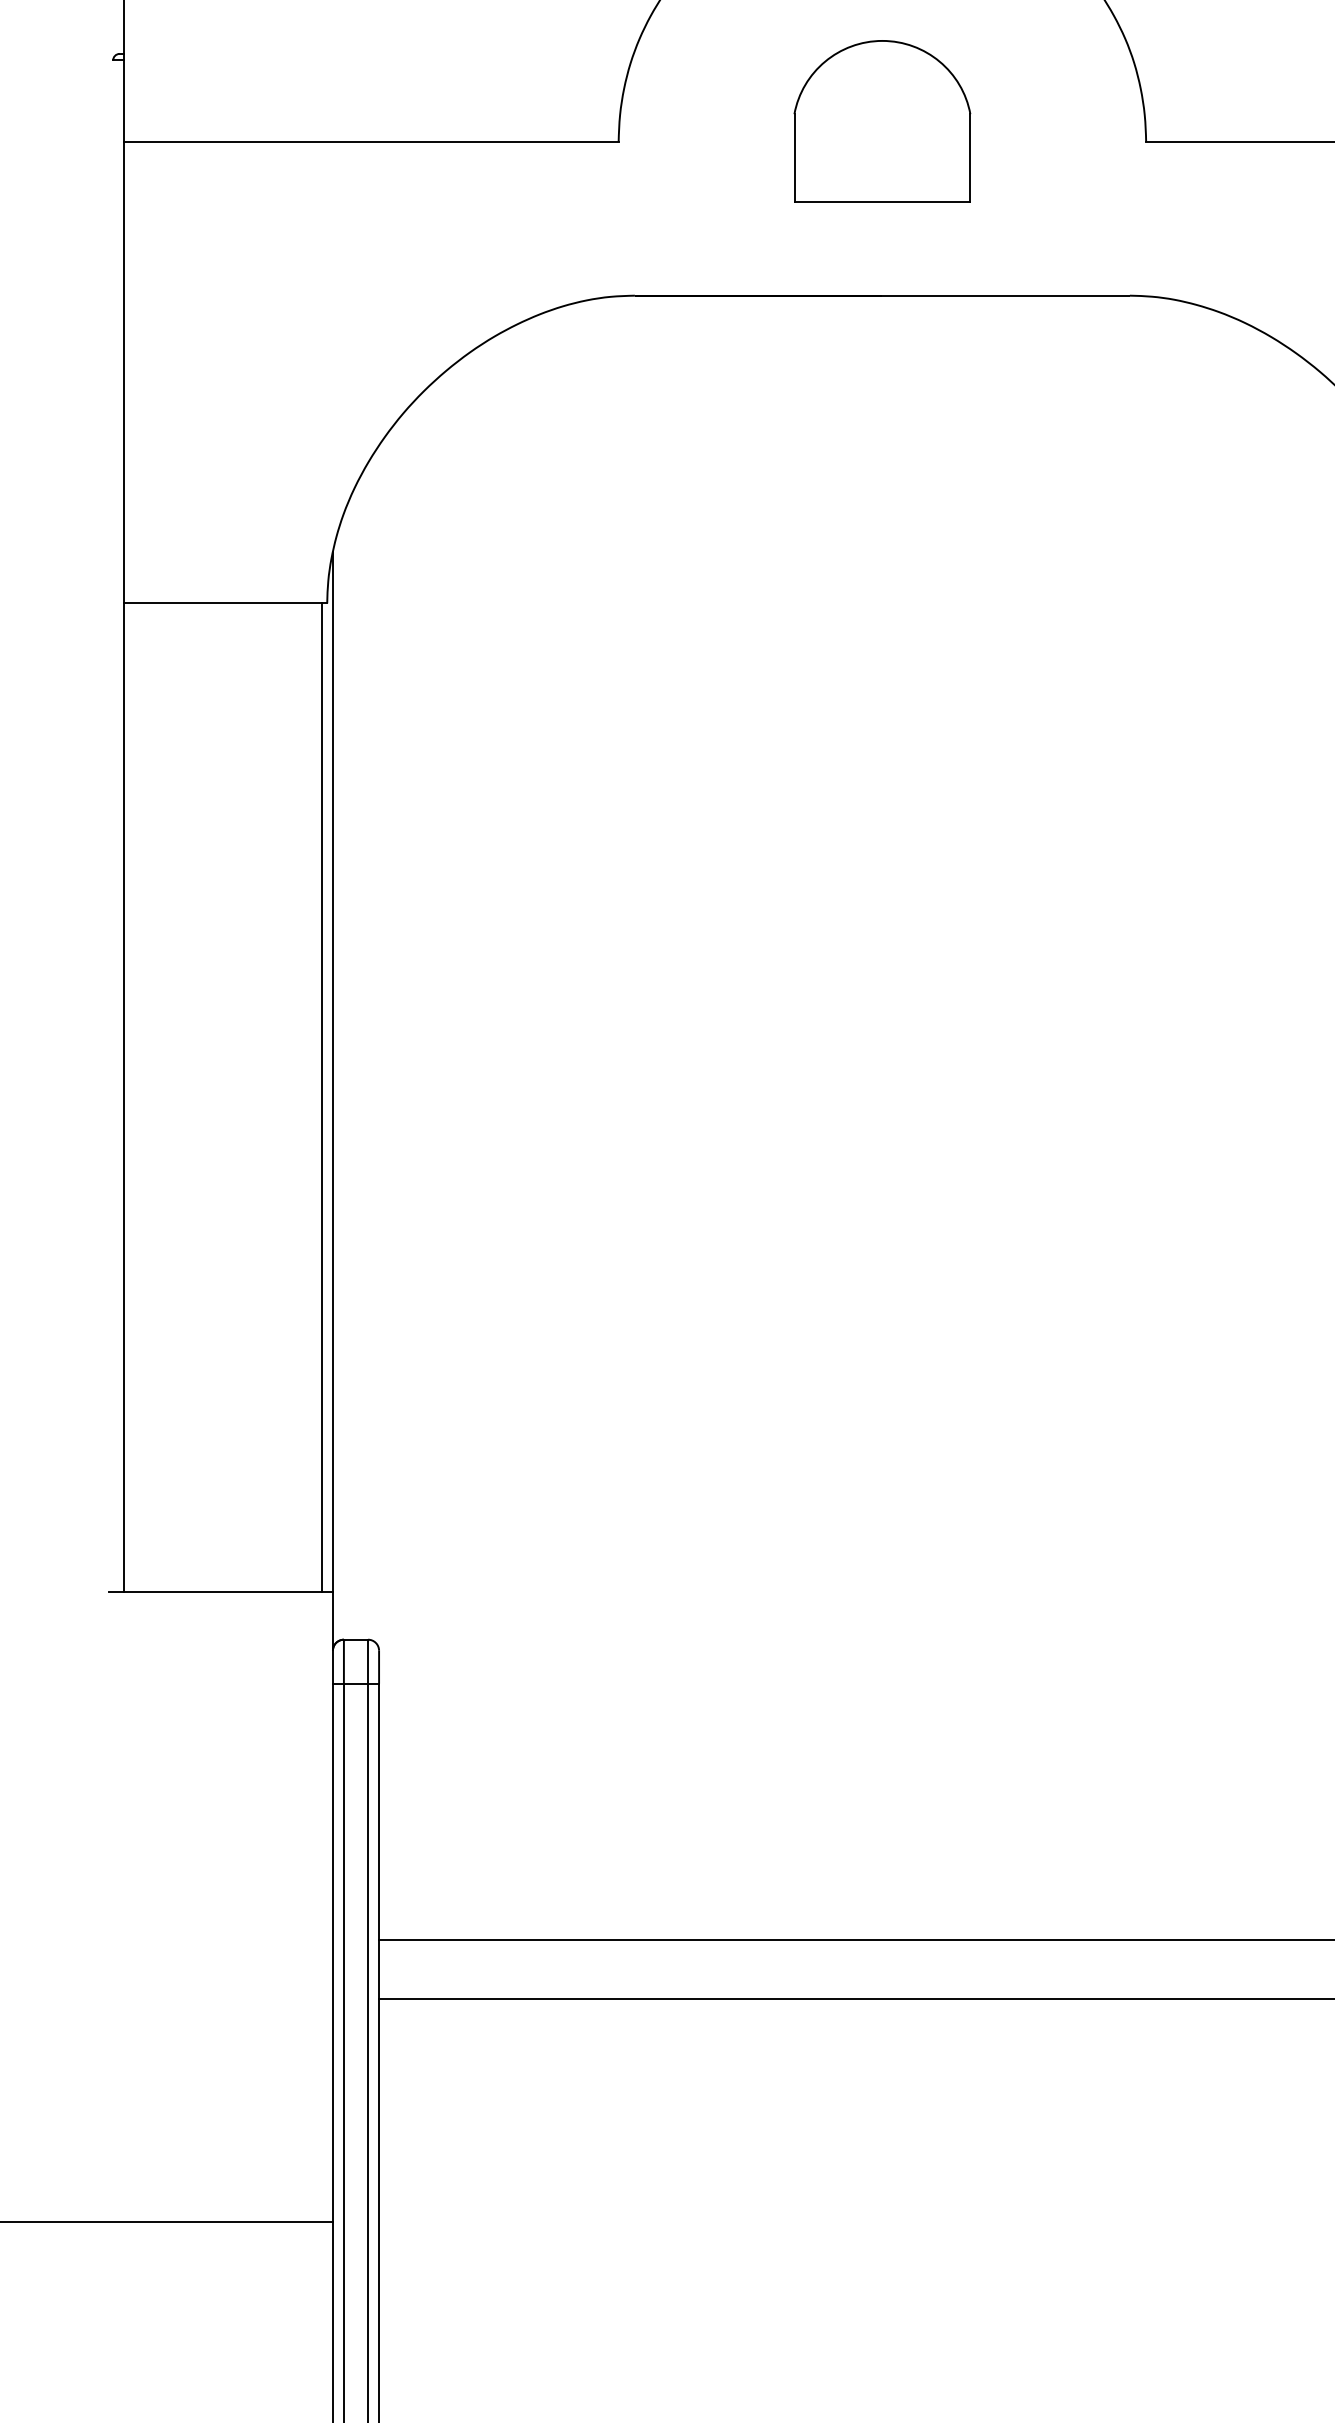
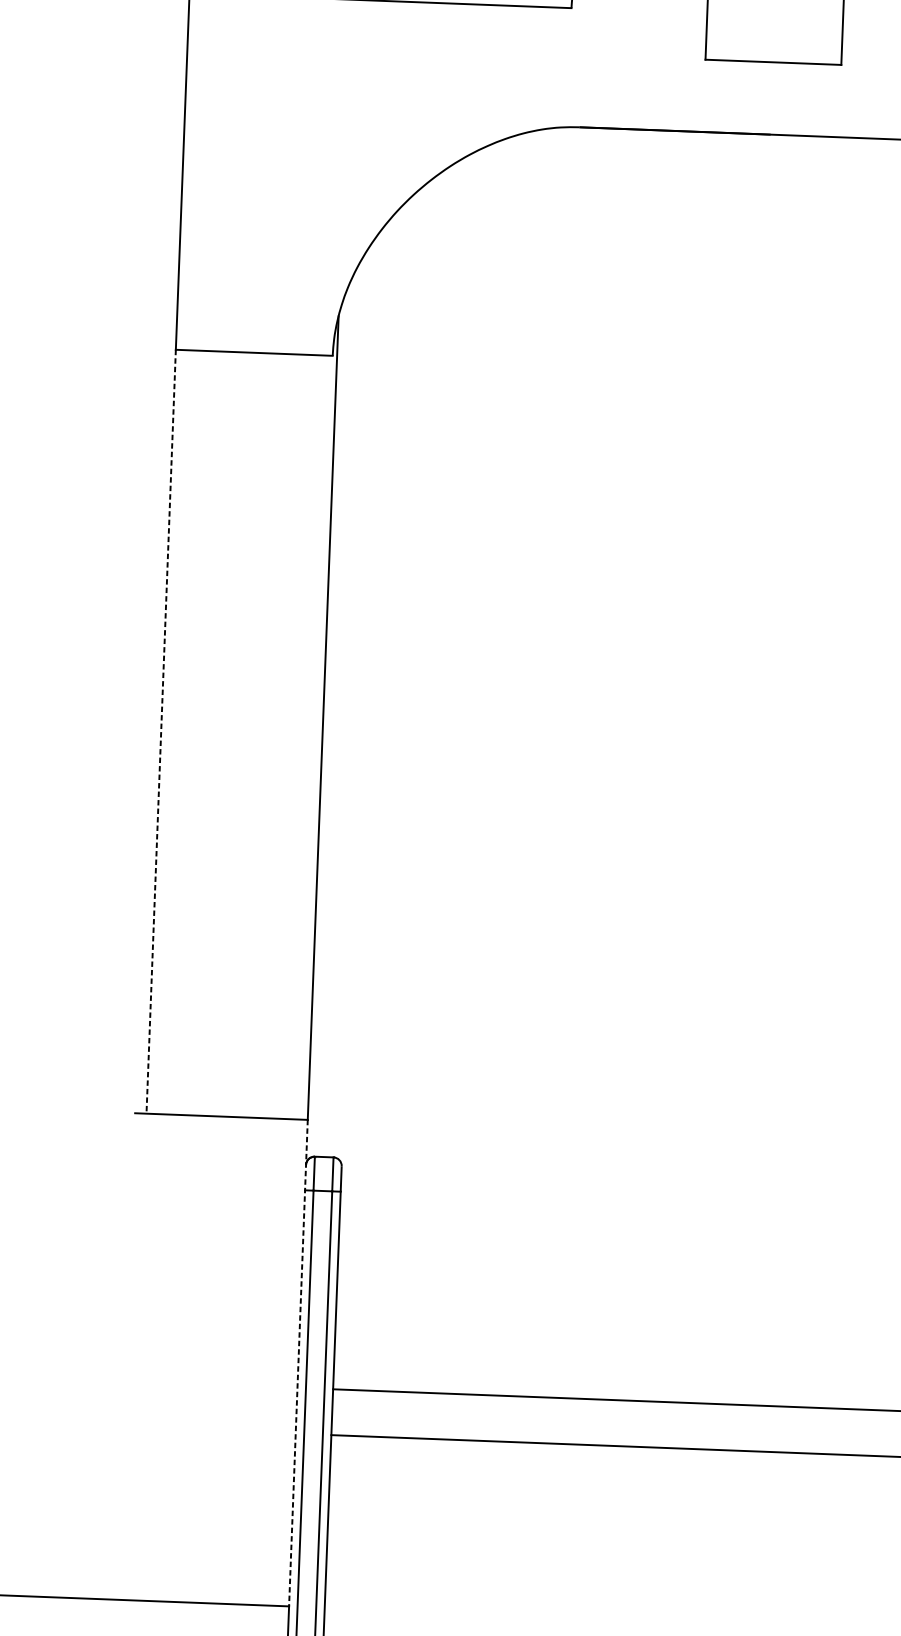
line: (124, 1097) -> (161, 731), solid -> dashed
line: (321, 1097) -> (313, 737), removed
line: (332, 1907) -> (298, 1363), solid -> dashed

